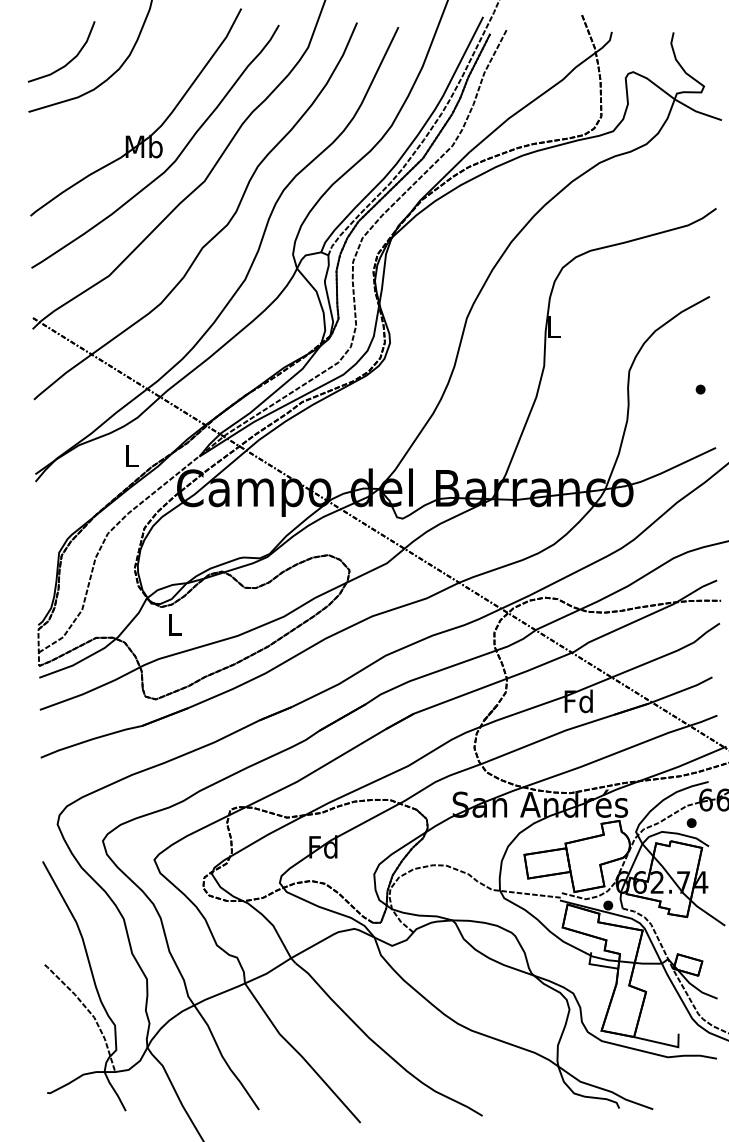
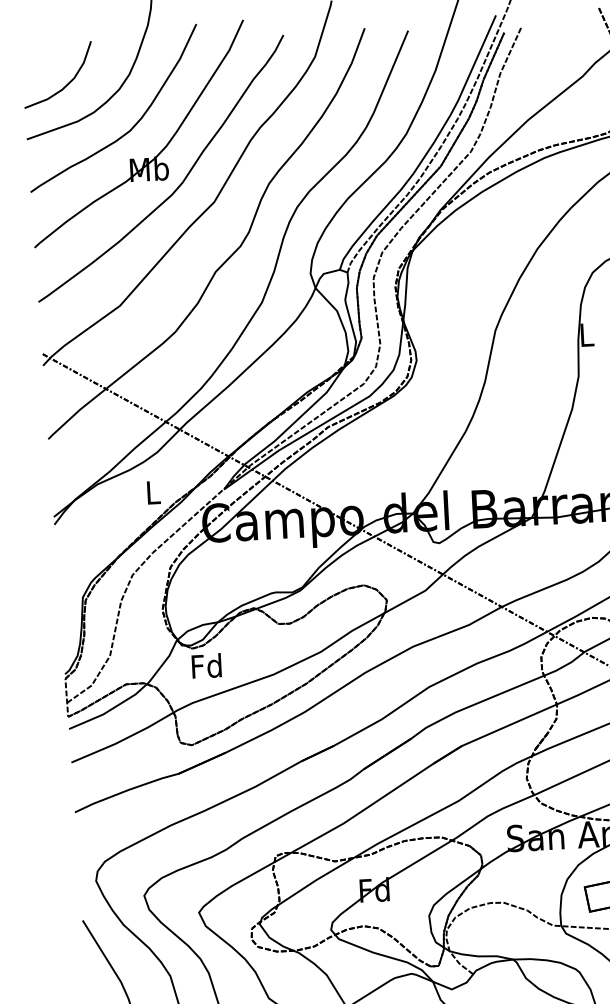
curve: (130, 104) -> (132, 126), added
text: (174, 624) -> (207, 666), L -> Fd

